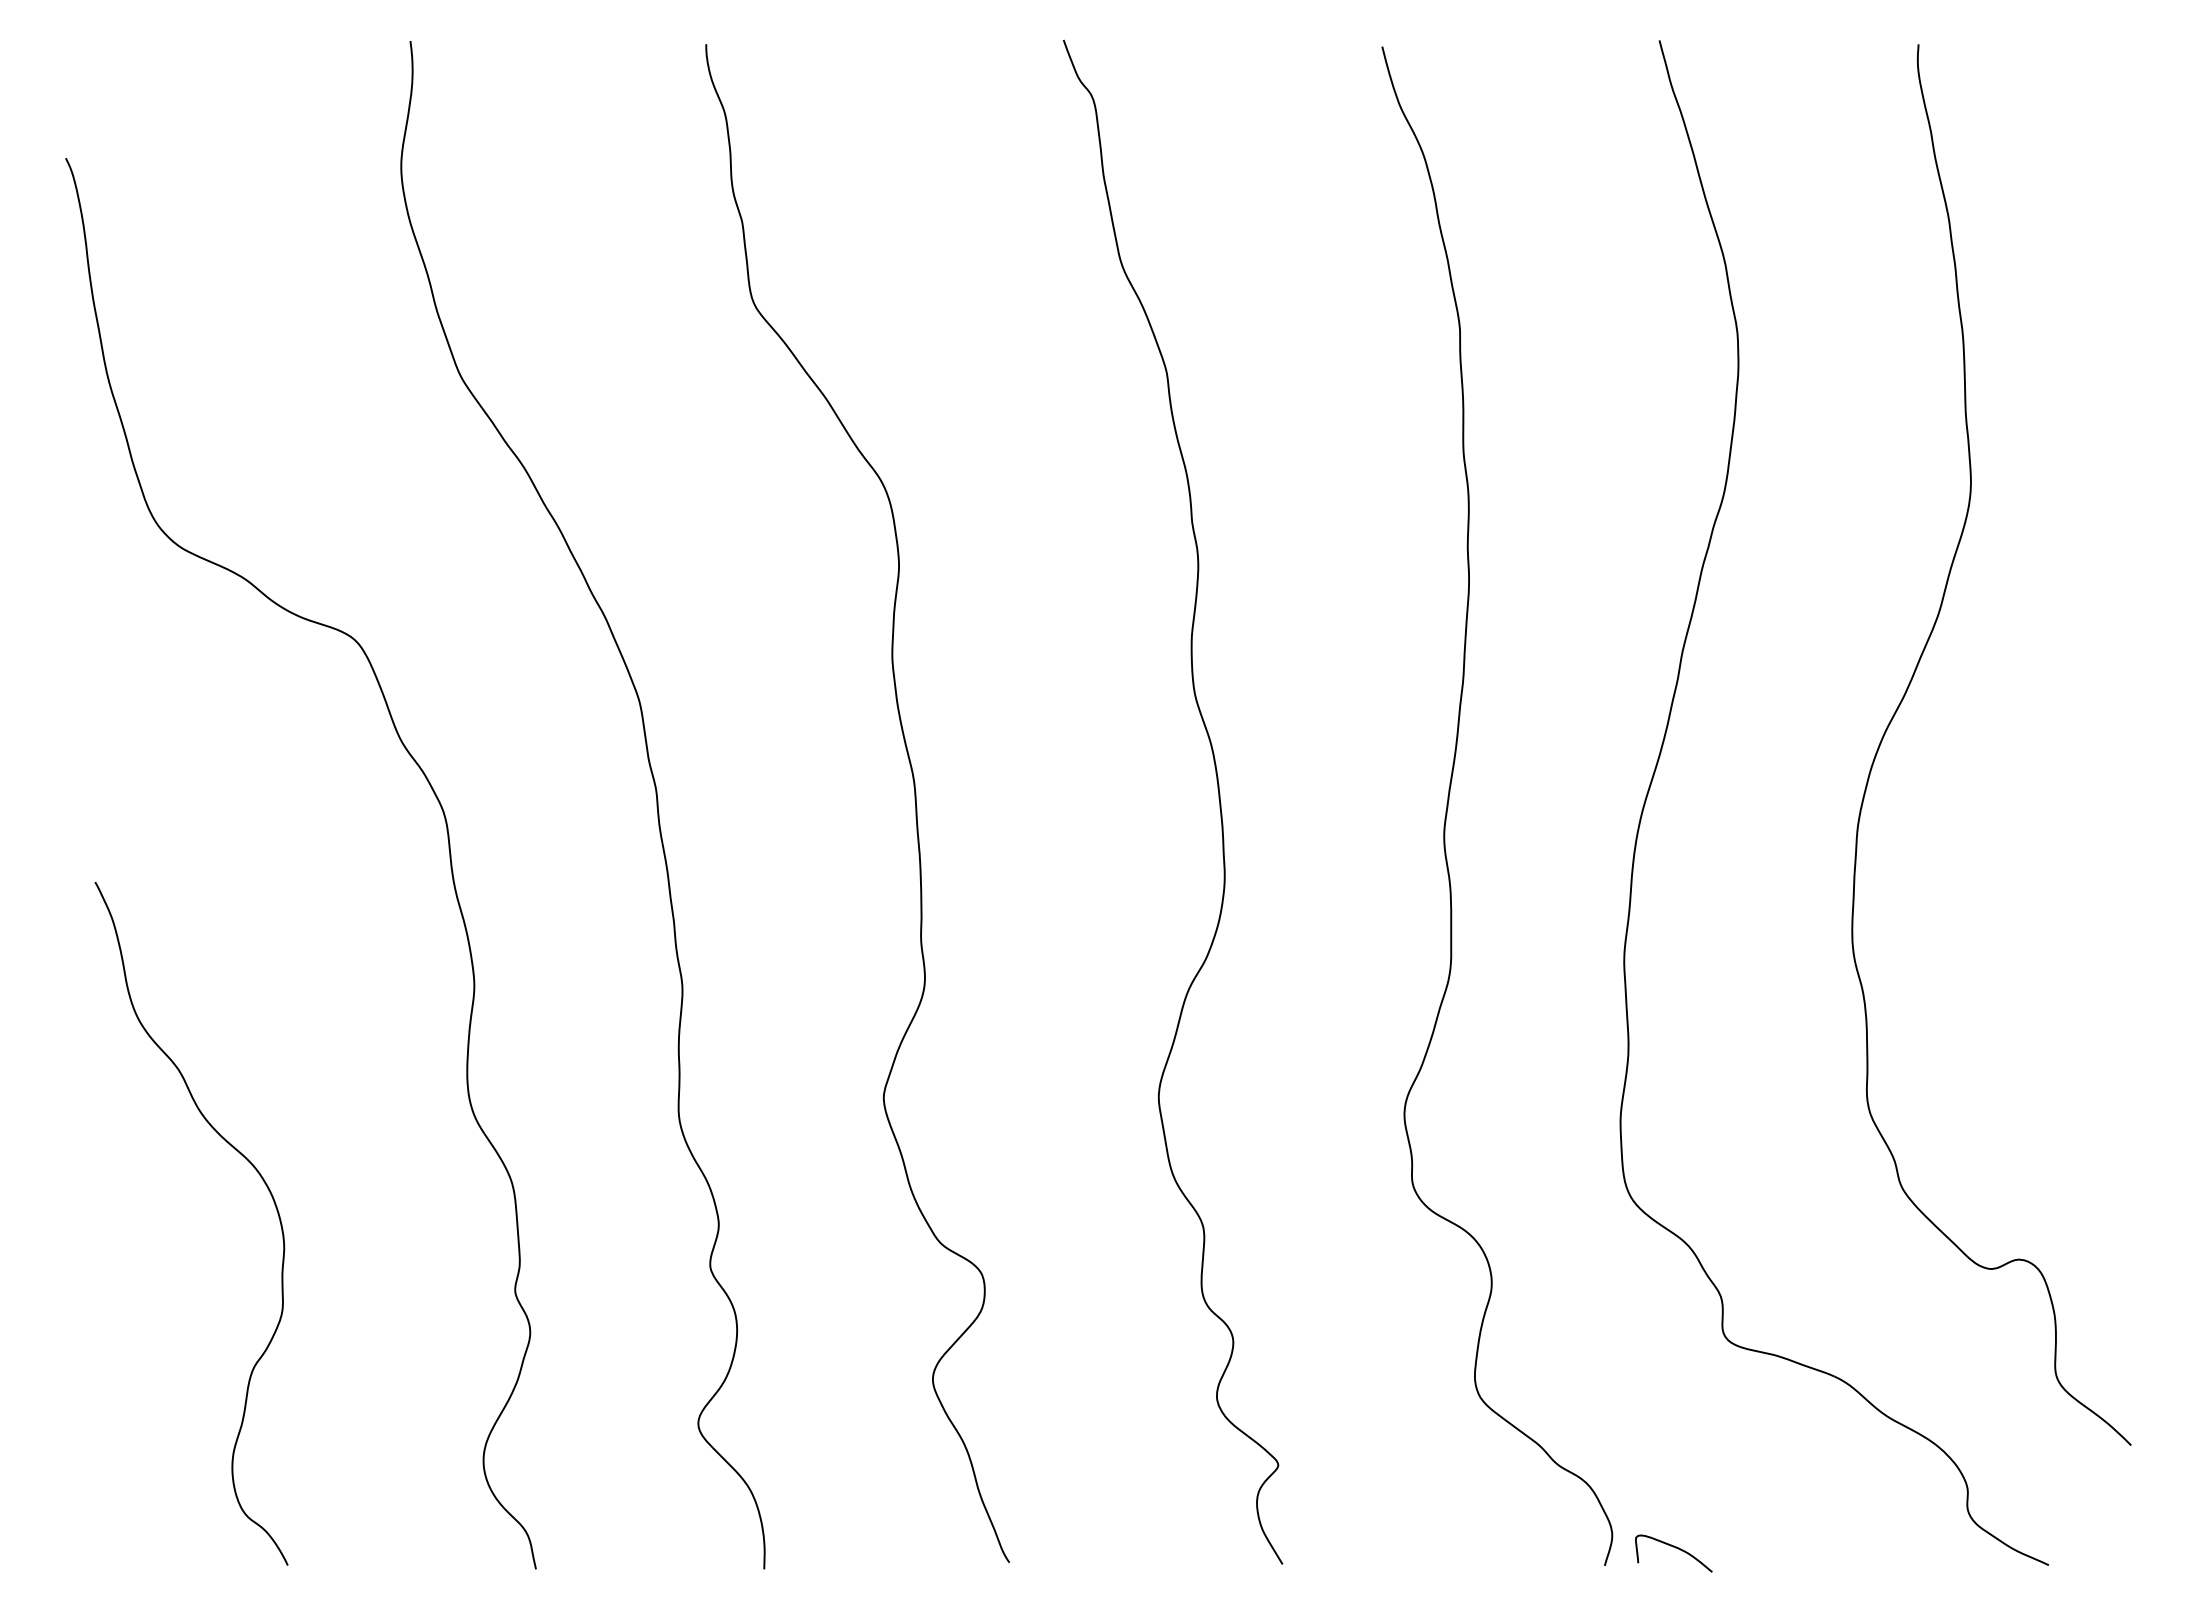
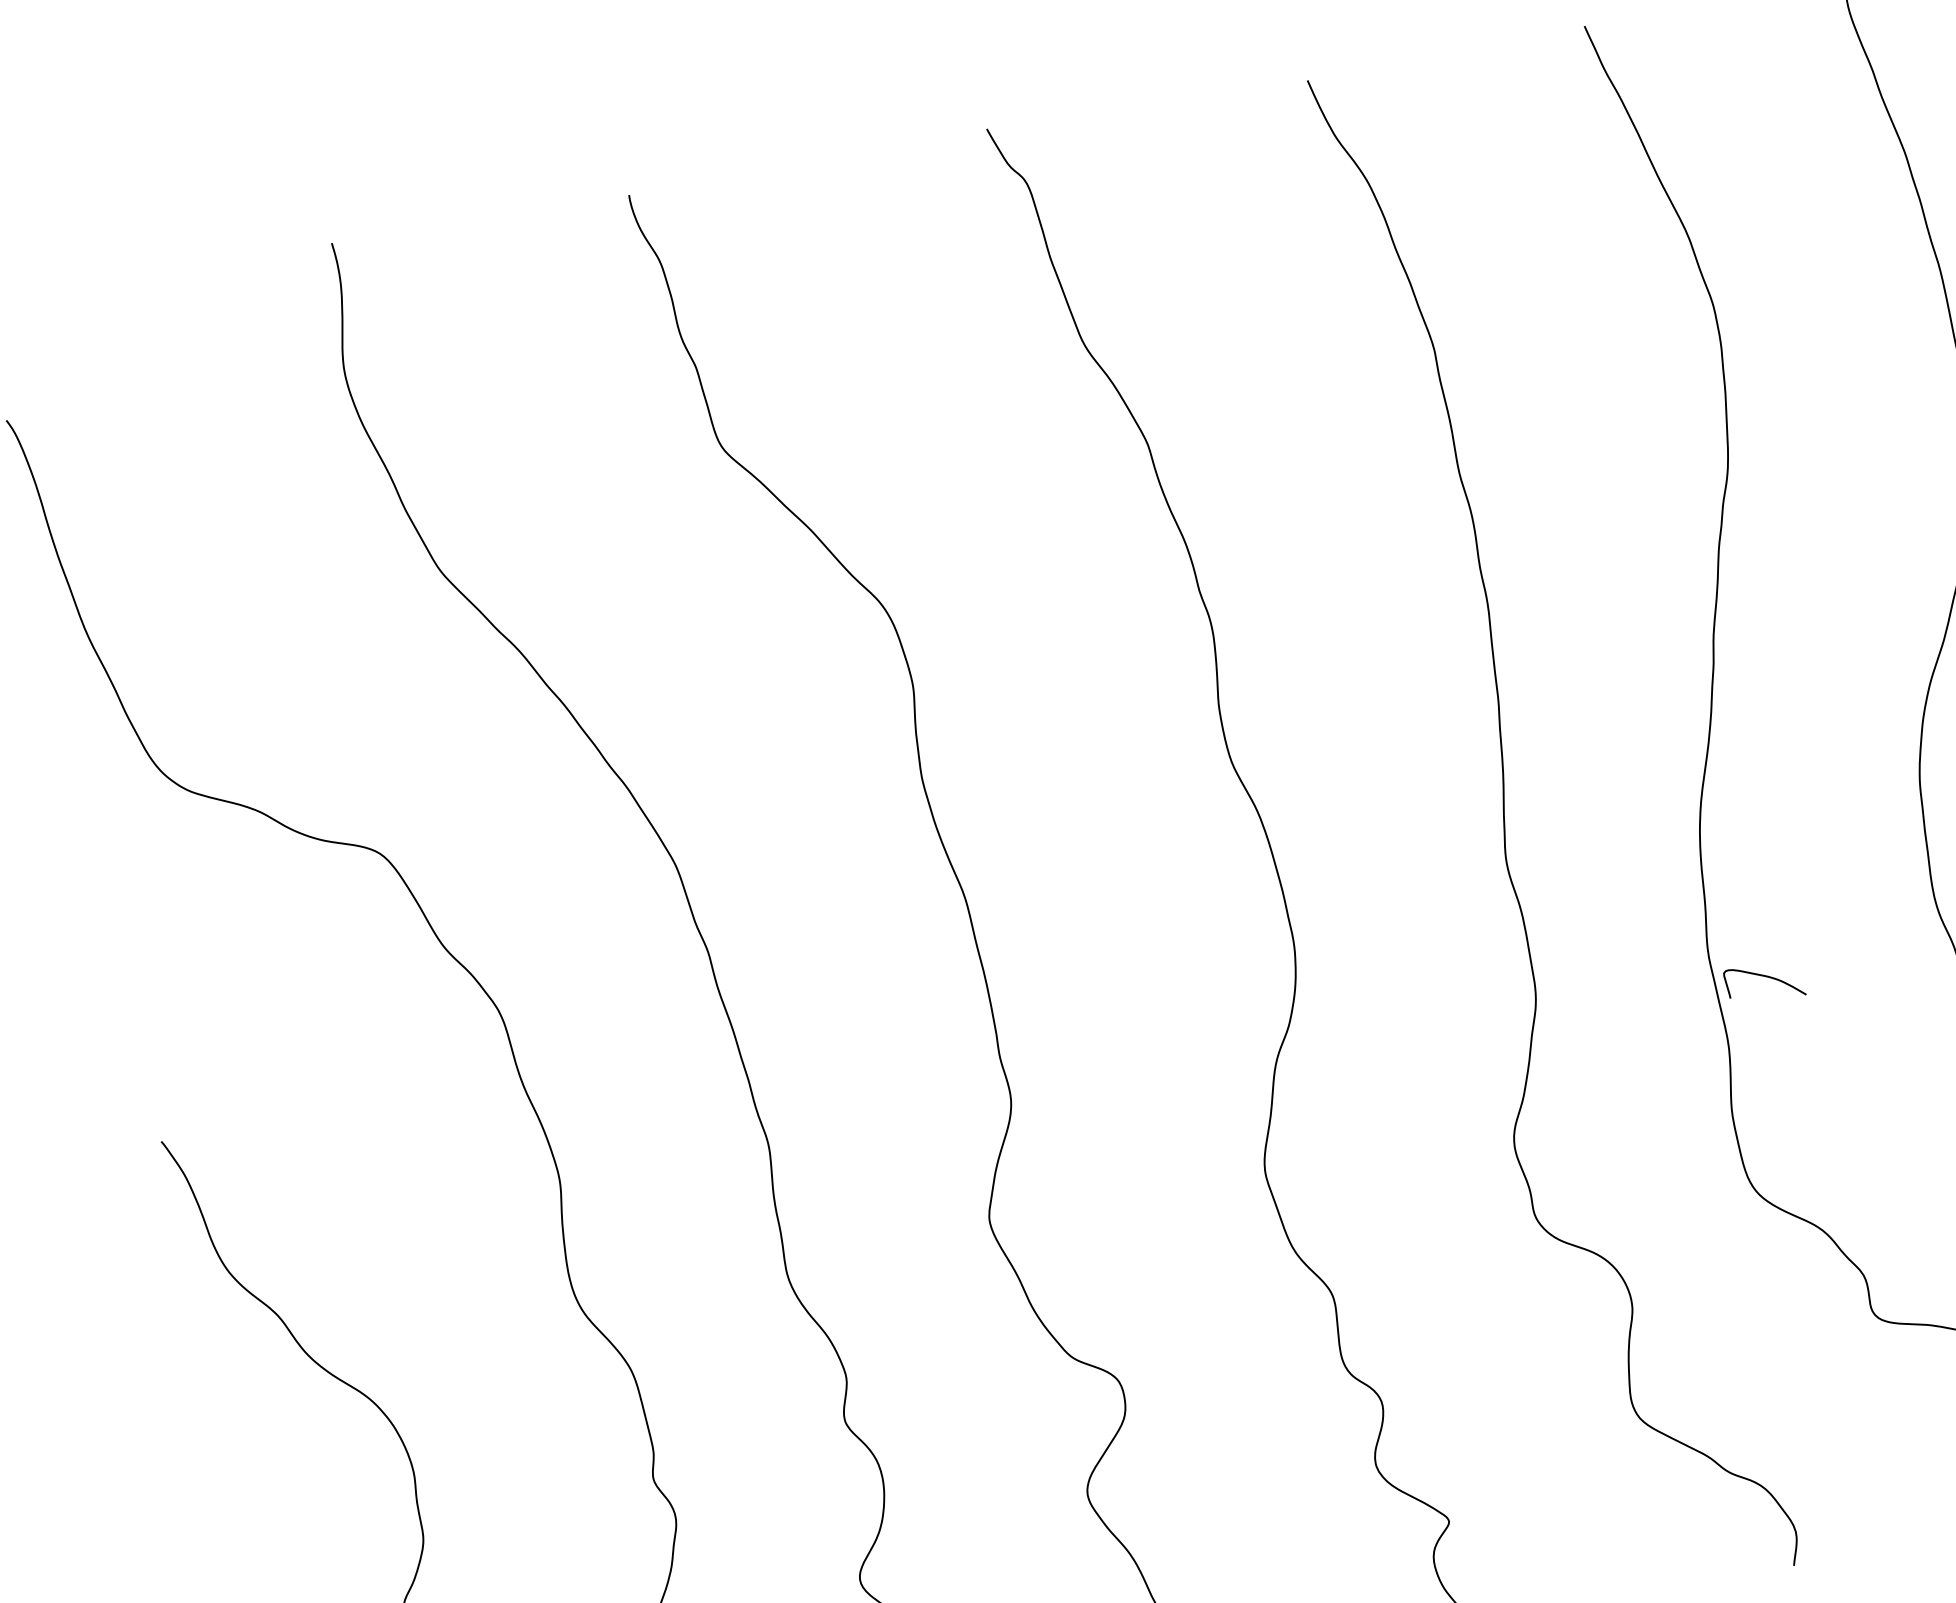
curve: (1675, 1548) -> (1765, 977), moved

